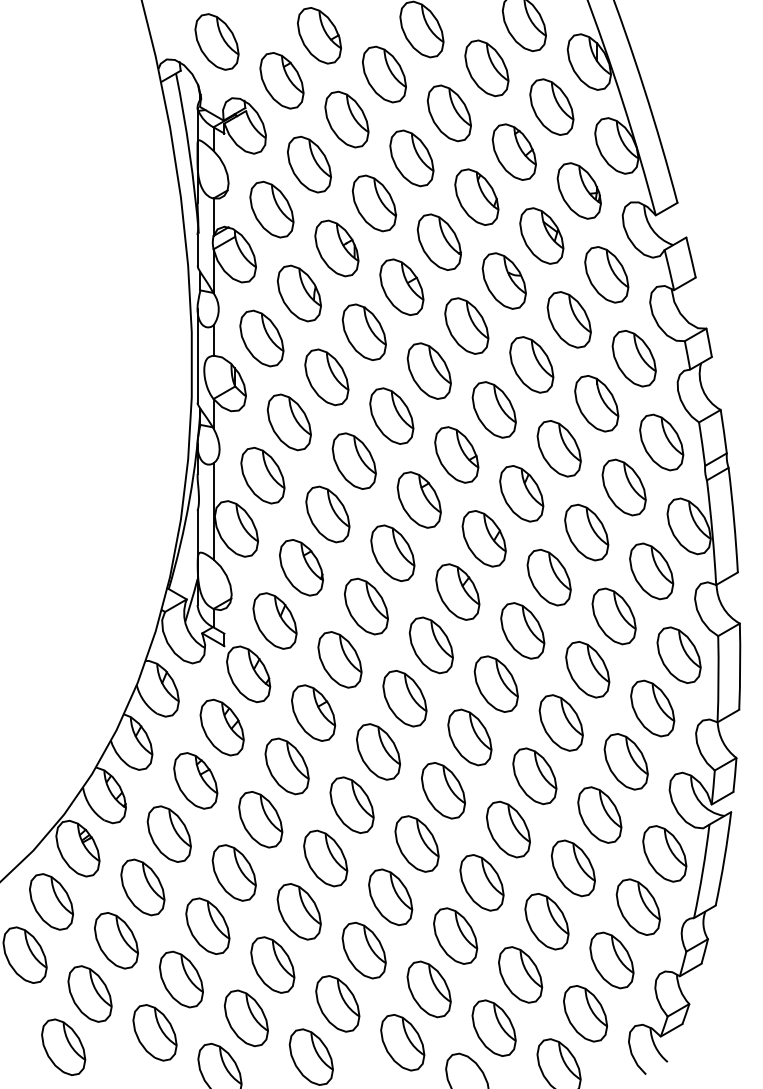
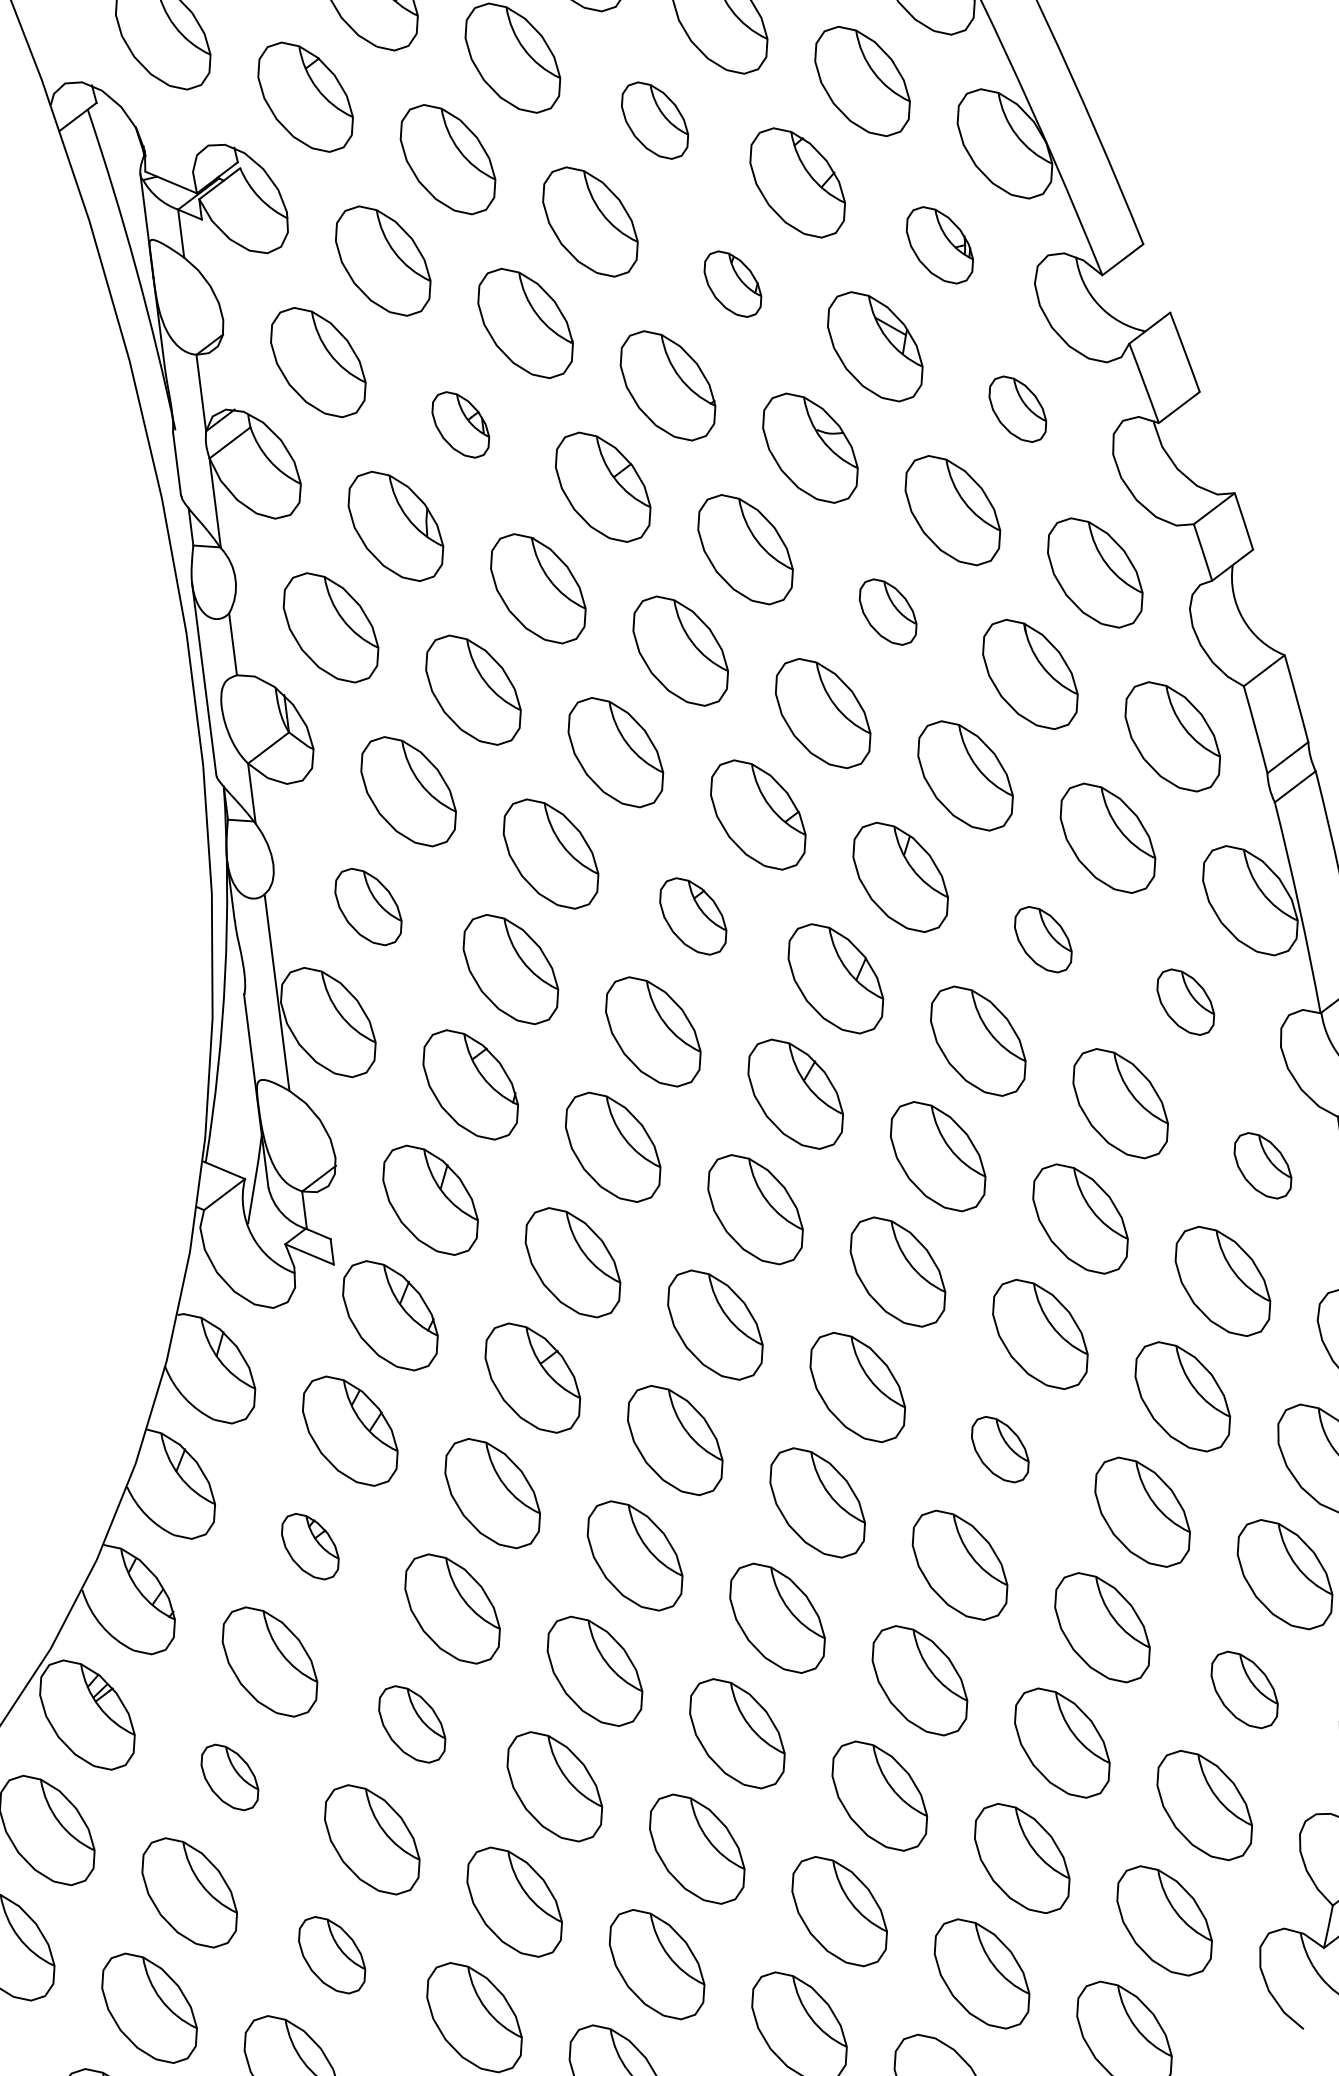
part: (448, 113) -> (653, 121), size x0.7
part: (578, 190) -> (938, 244), size x0.7
part: (476, 196) -> (731, 283), size x0.6
part: (336, 248) -> (459, 425), size x0.6
part: (606, 274) -> (1017, 408), size x0.6
part: (531, 364) -> (887, 611), size x0.6
part: (262, 475) -> (367, 906), size x0.7
part: (418, 499) -> (691, 915), size x0.7
part: (586, 532) -> (1042, 939), size x0.6
part: (651, 571) -> (1185, 1002), size x0.6
part: (678, 654) -> (1261, 1164), size x0.6
part: (534, 775) -> (999, 1448), size x0.6
part: (195, 780) -> (309, 1545), size x0.6
part: (233, 872) -> (410, 1723), size x0.7
part: (142, 887) -> (229, 1777), size x0.6
part: (637, 906) -> (1242, 1688), size x0.7
part: (181, 979) -> (332, 1955), size x0.7

